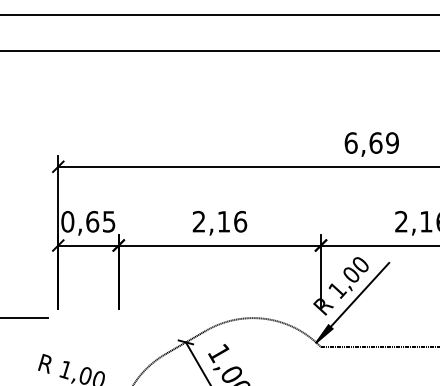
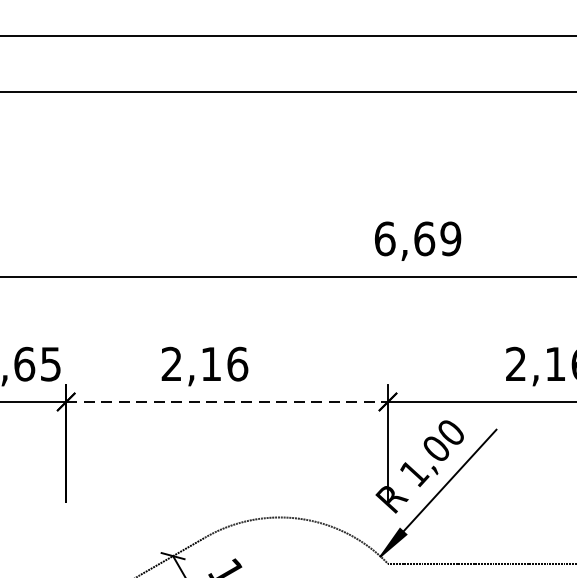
text: (371, 144) -> (417, 241), moved
text: (219, 222) -> (204, 365), moved
line: (220, 245) -> (228, 401), solid -> dashed

